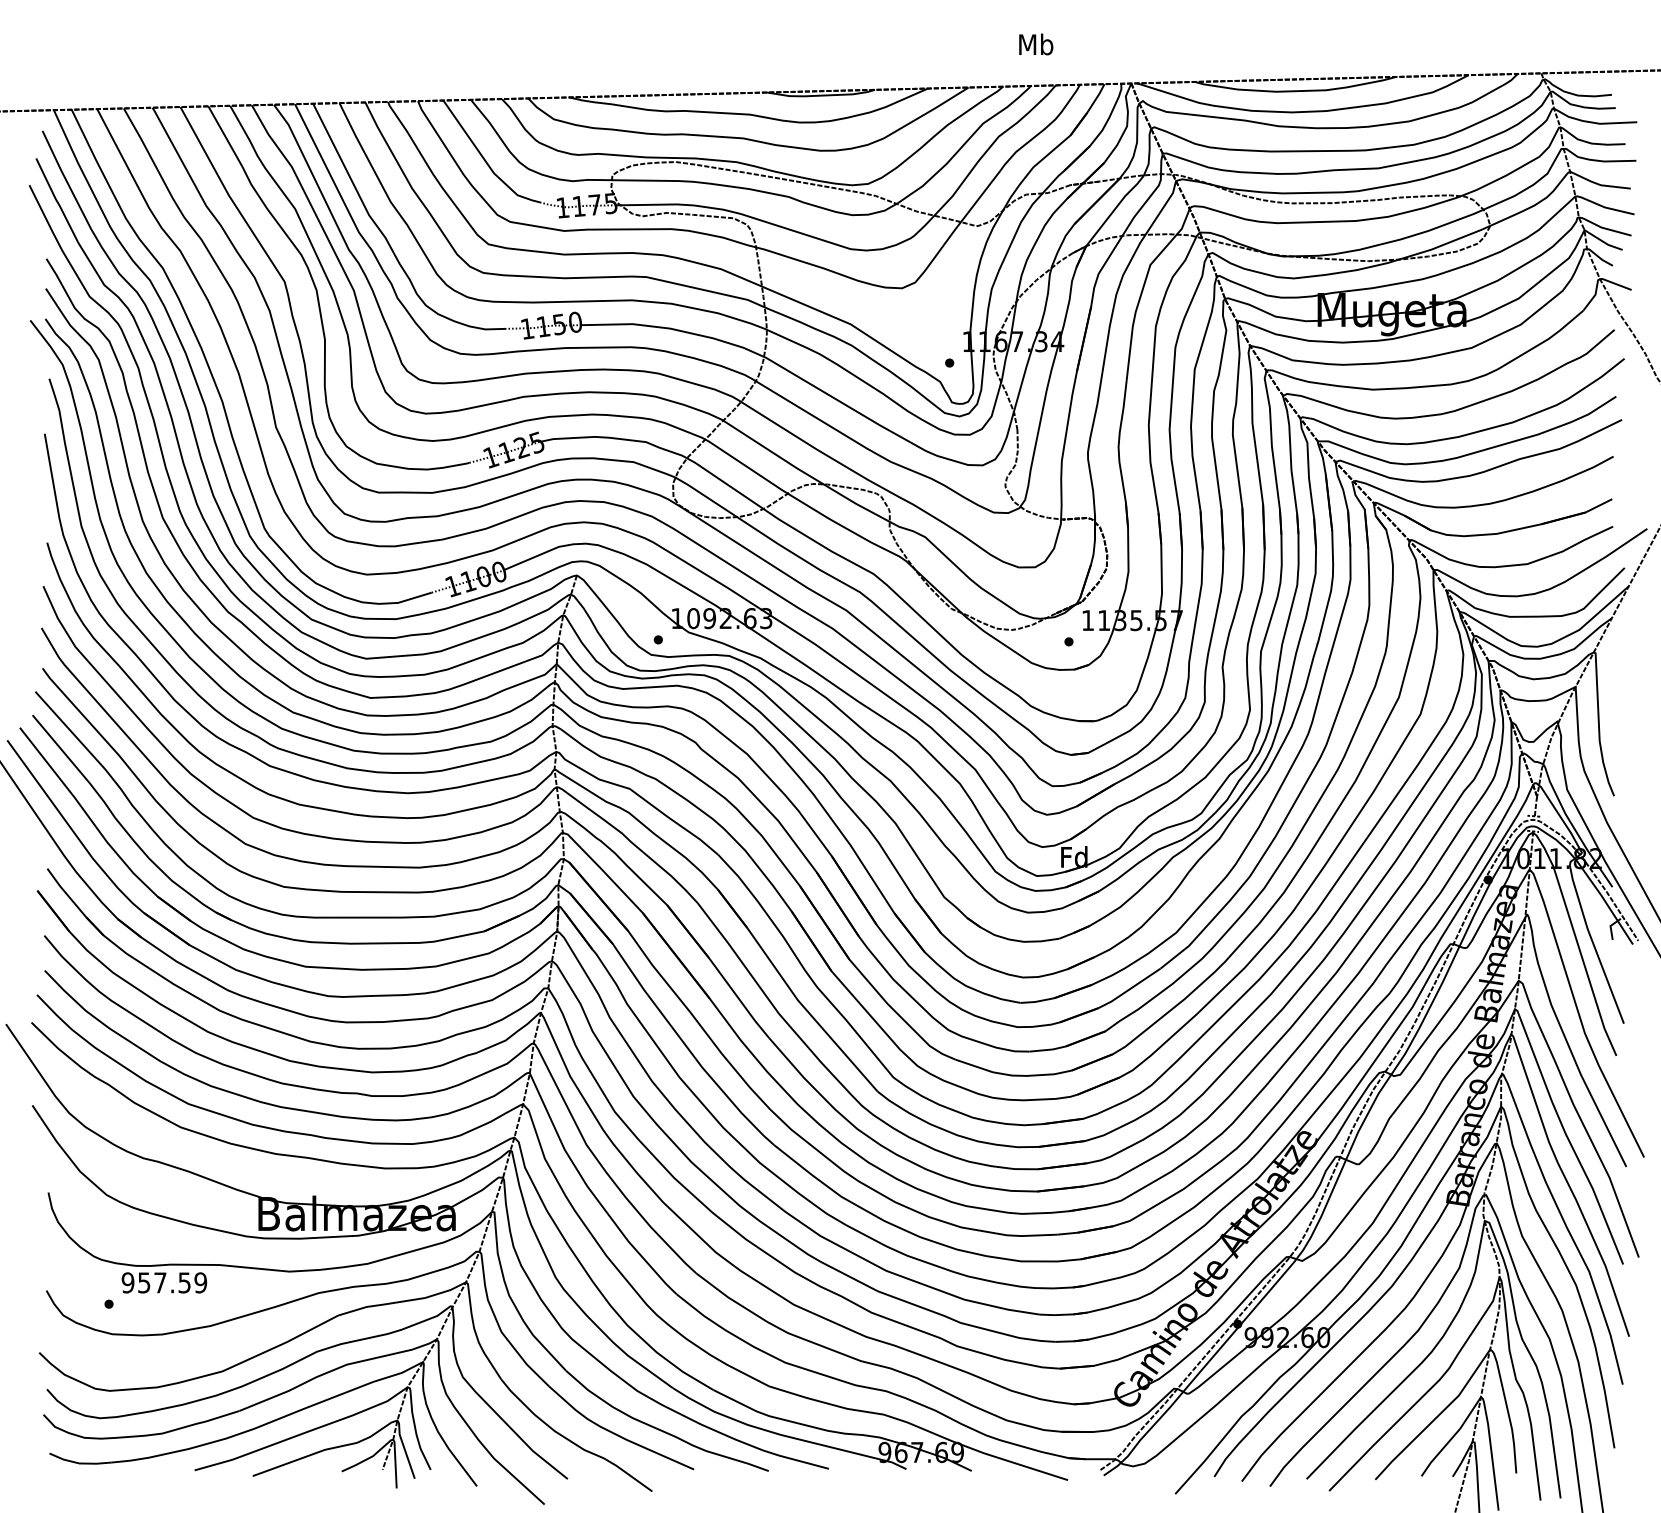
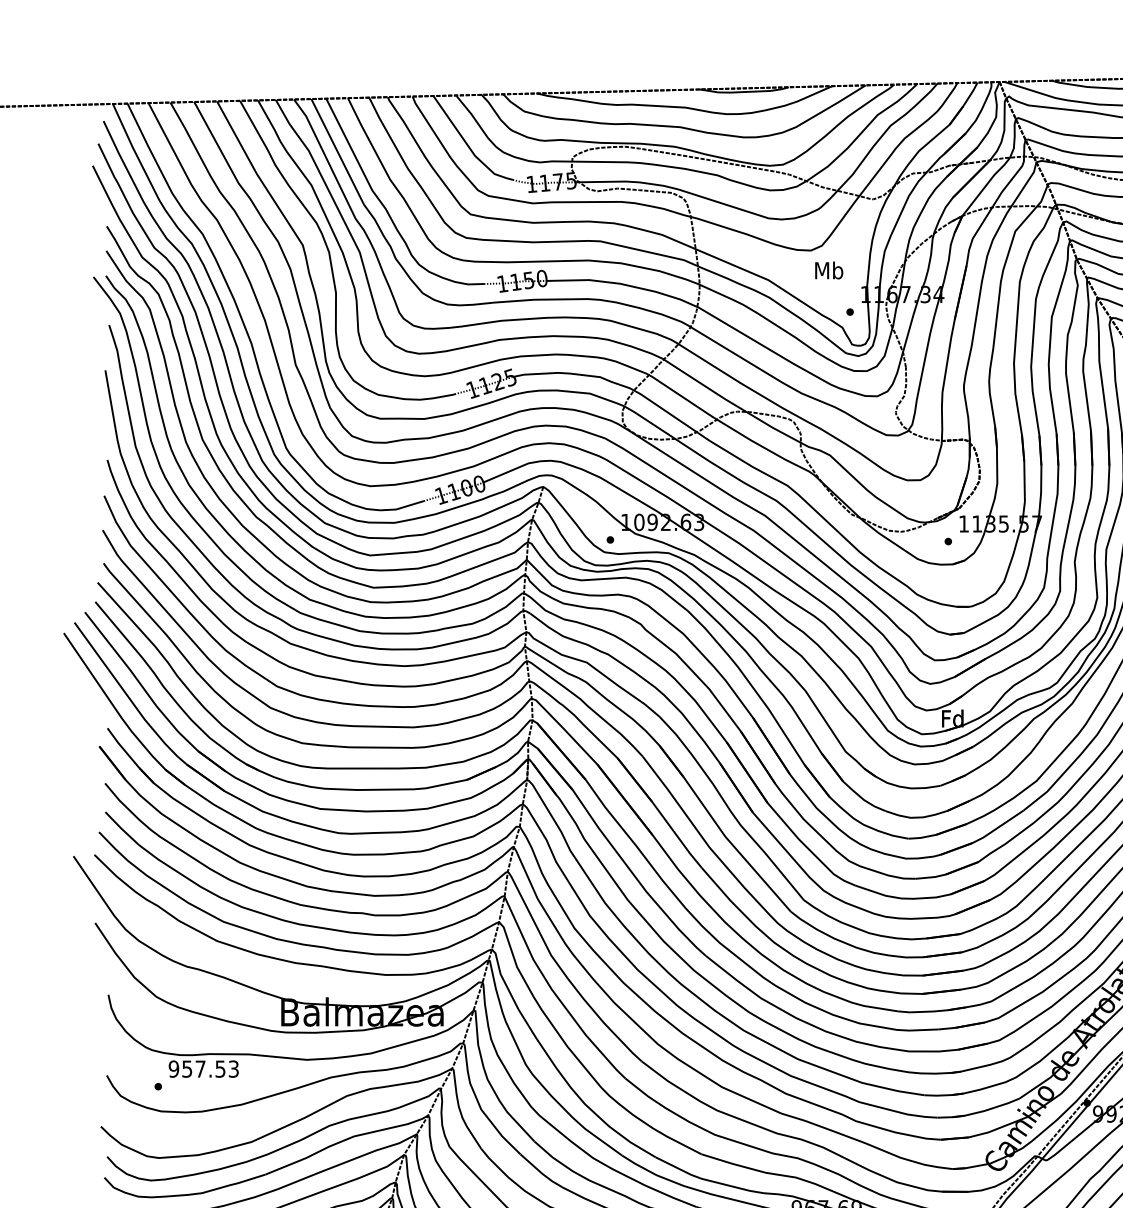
text: (1036, 44) -> (829, 270), moved
text: (200, 1282) -> (233, 1068), 957.59 -> 957.53

